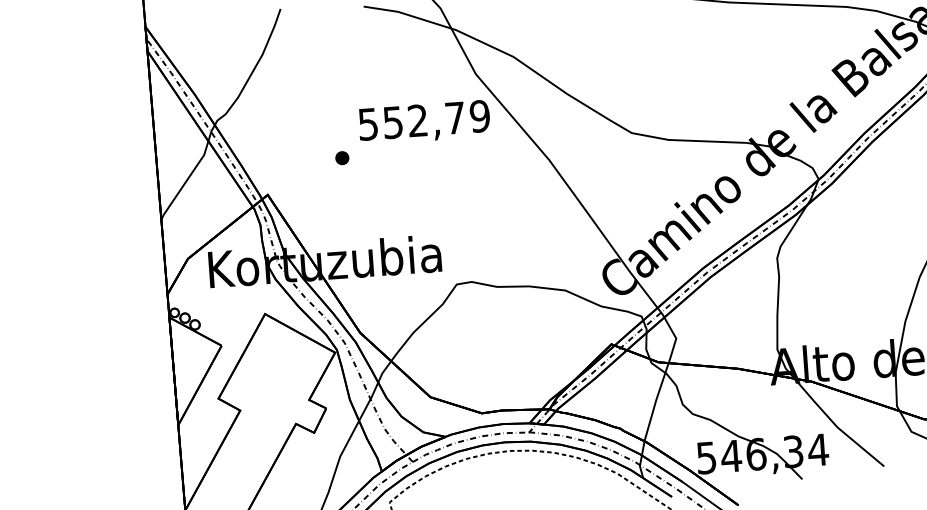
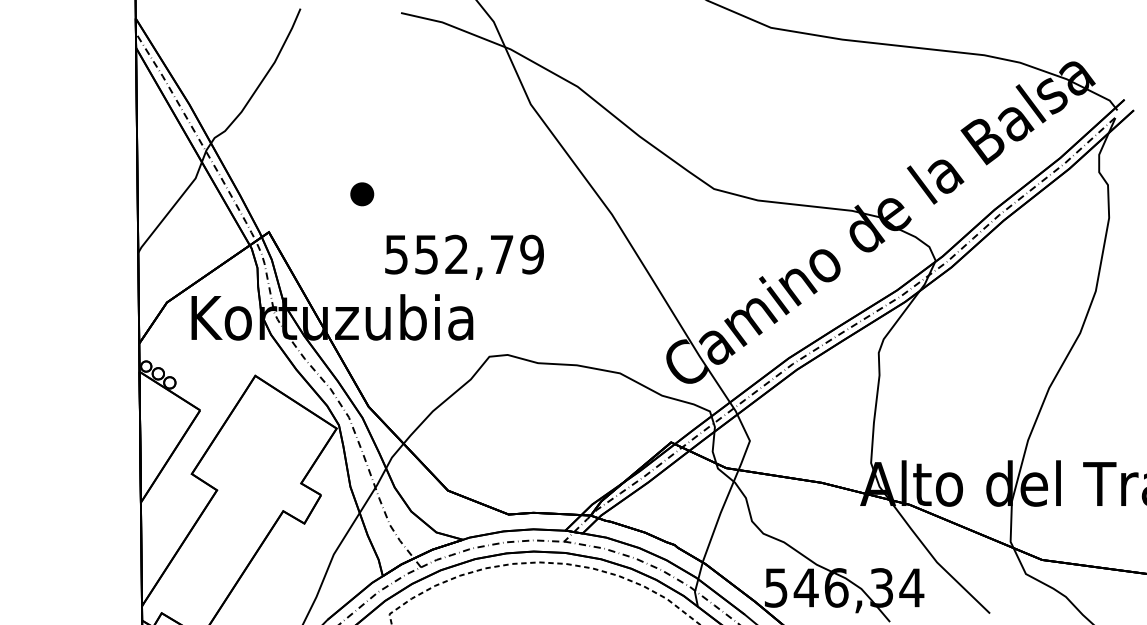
text: (424, 121) -> (464, 256), moved
part: (341, 157) -> (361, 193), size x1.4

